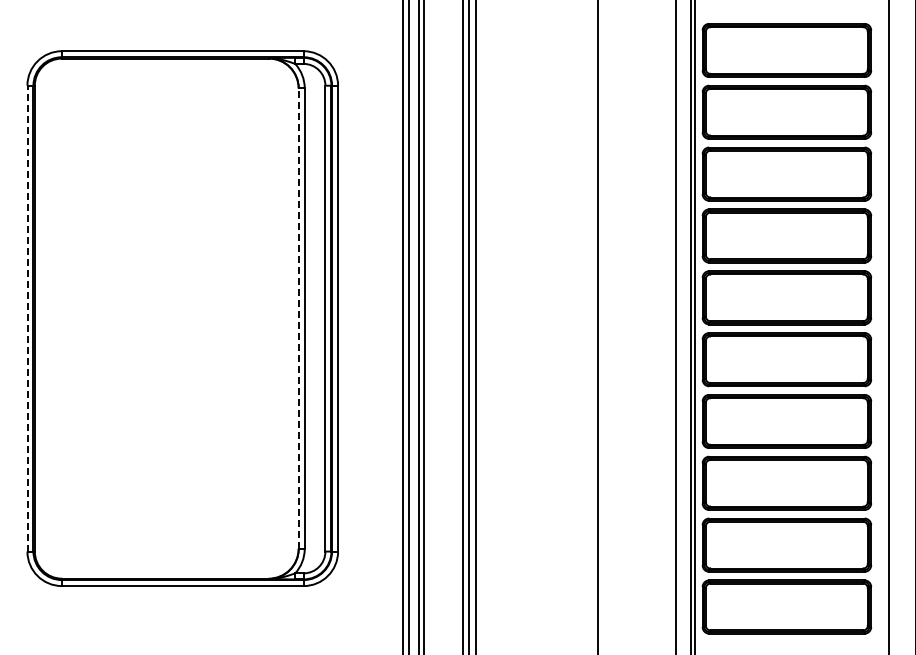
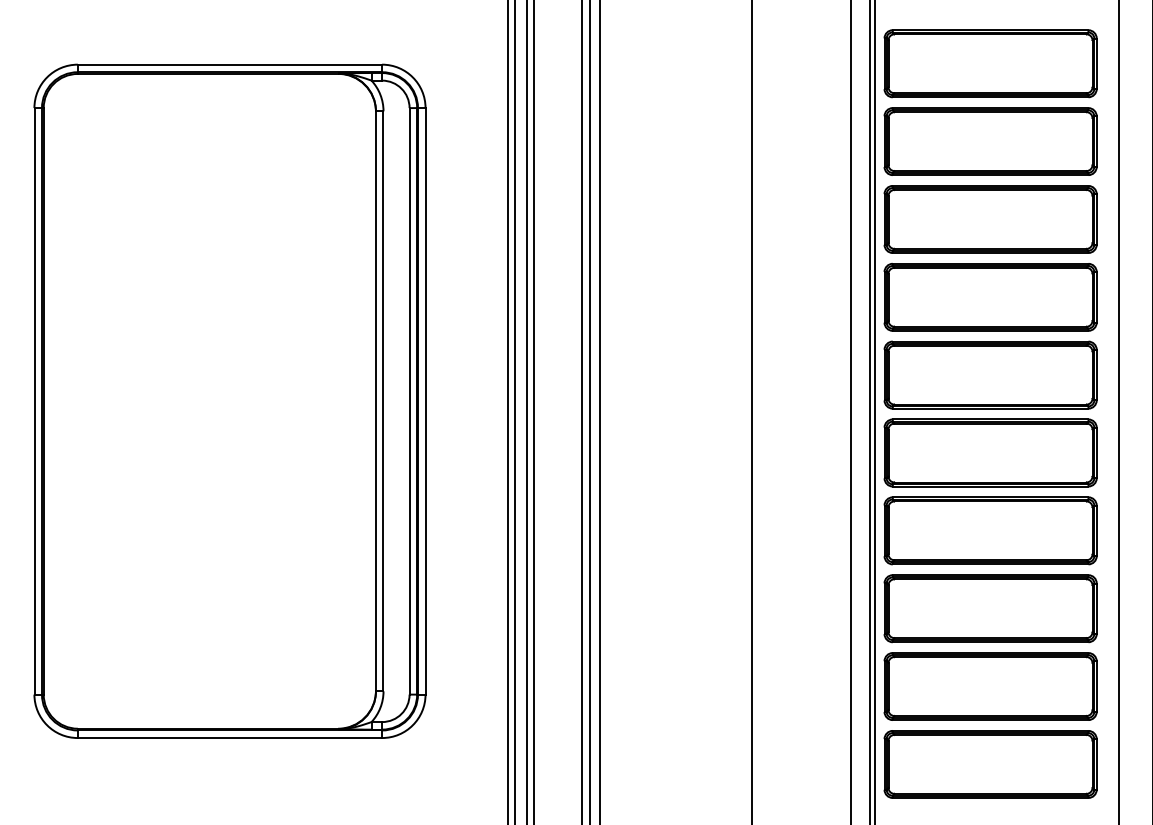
line: (27, 318) -> (34, 401), dashed -> solid
line: (298, 318) -> (375, 401), dashed -> solid

